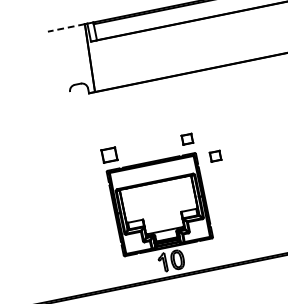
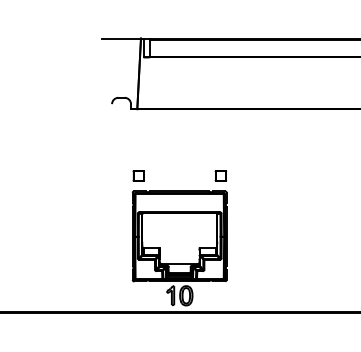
line: (66, 27) -> (121, 38), dashed -> solid
part: (108, 154) -> (138, 175), size x0.71
part: (215, 155) -> (245, 198), removed

